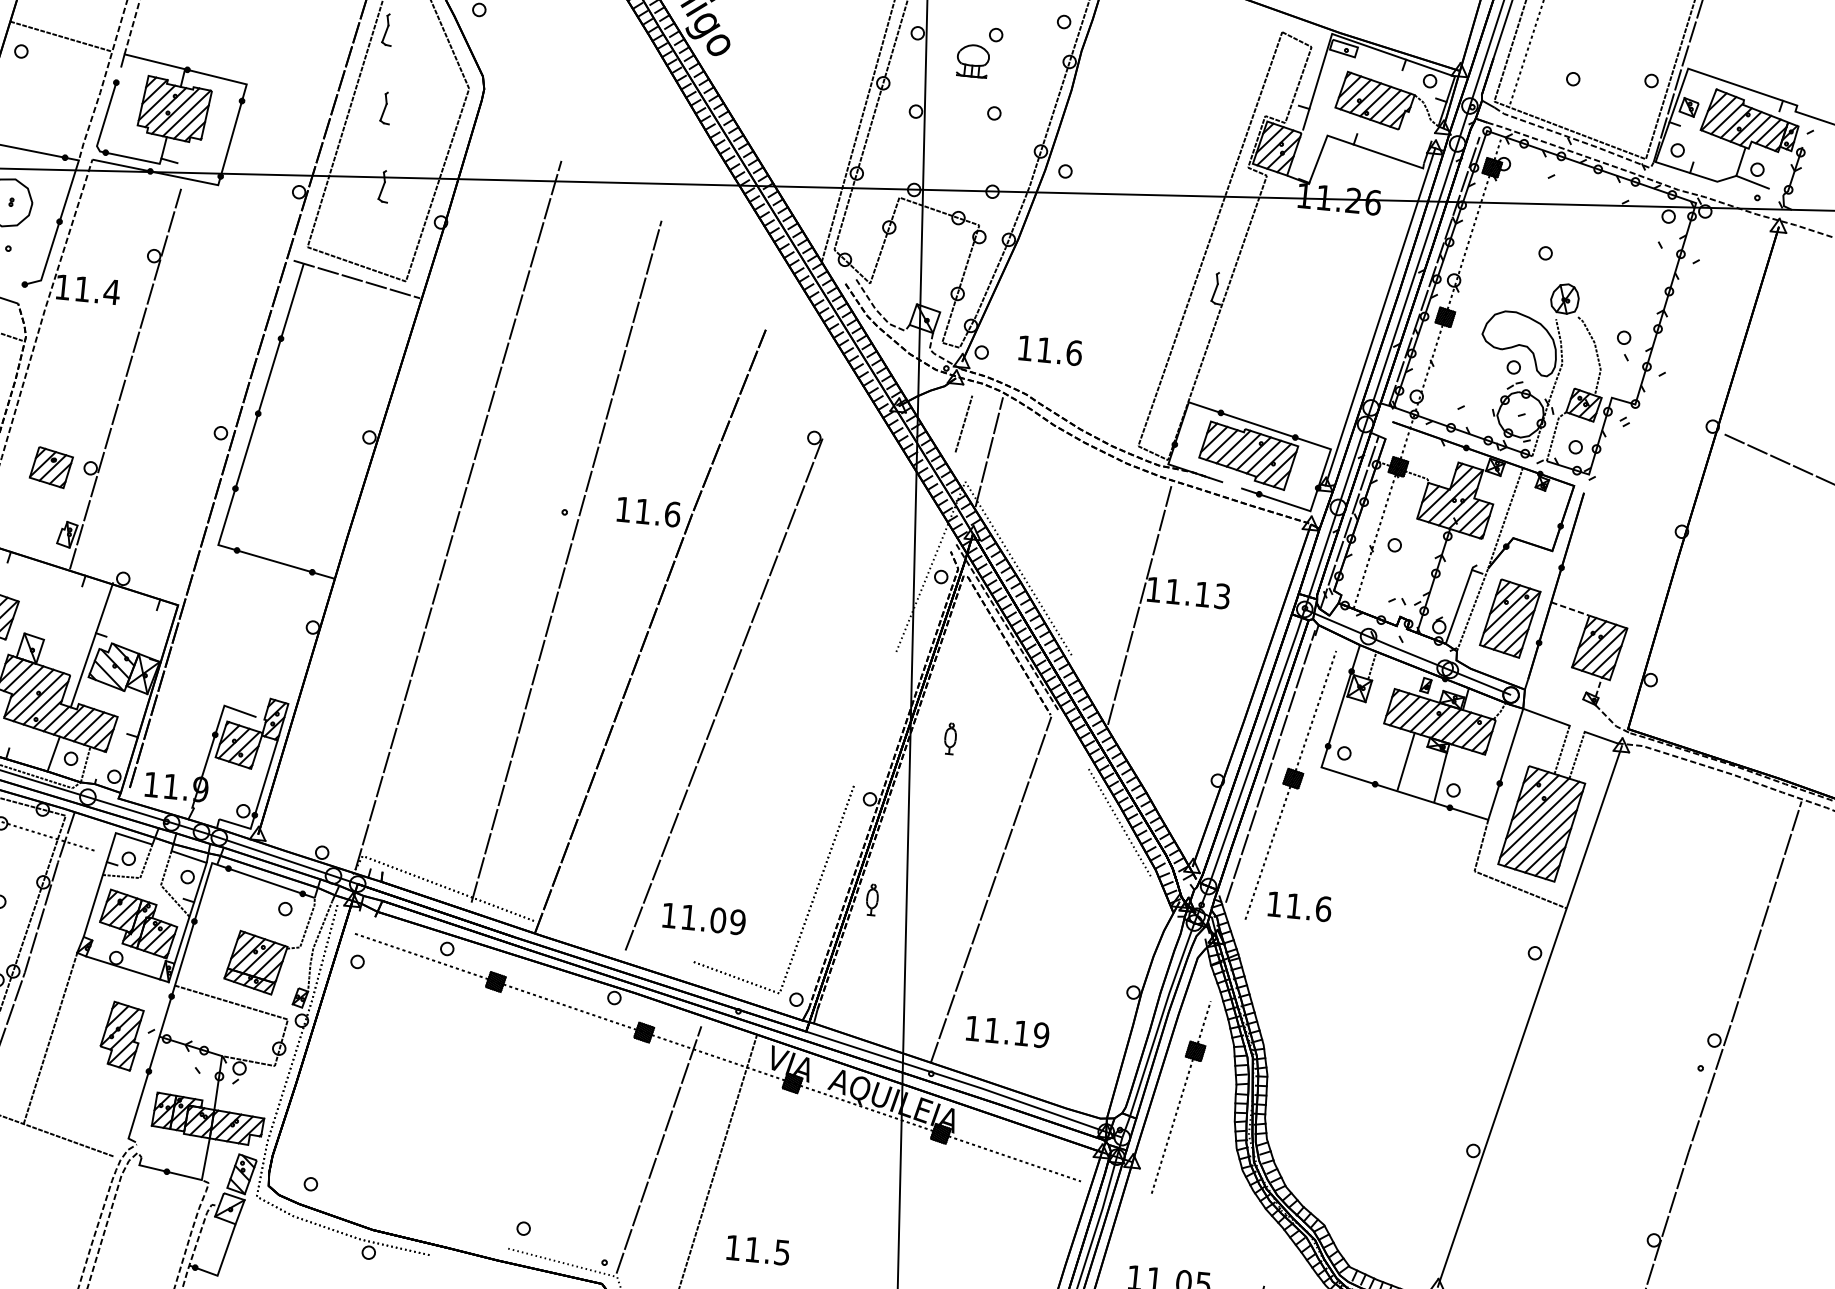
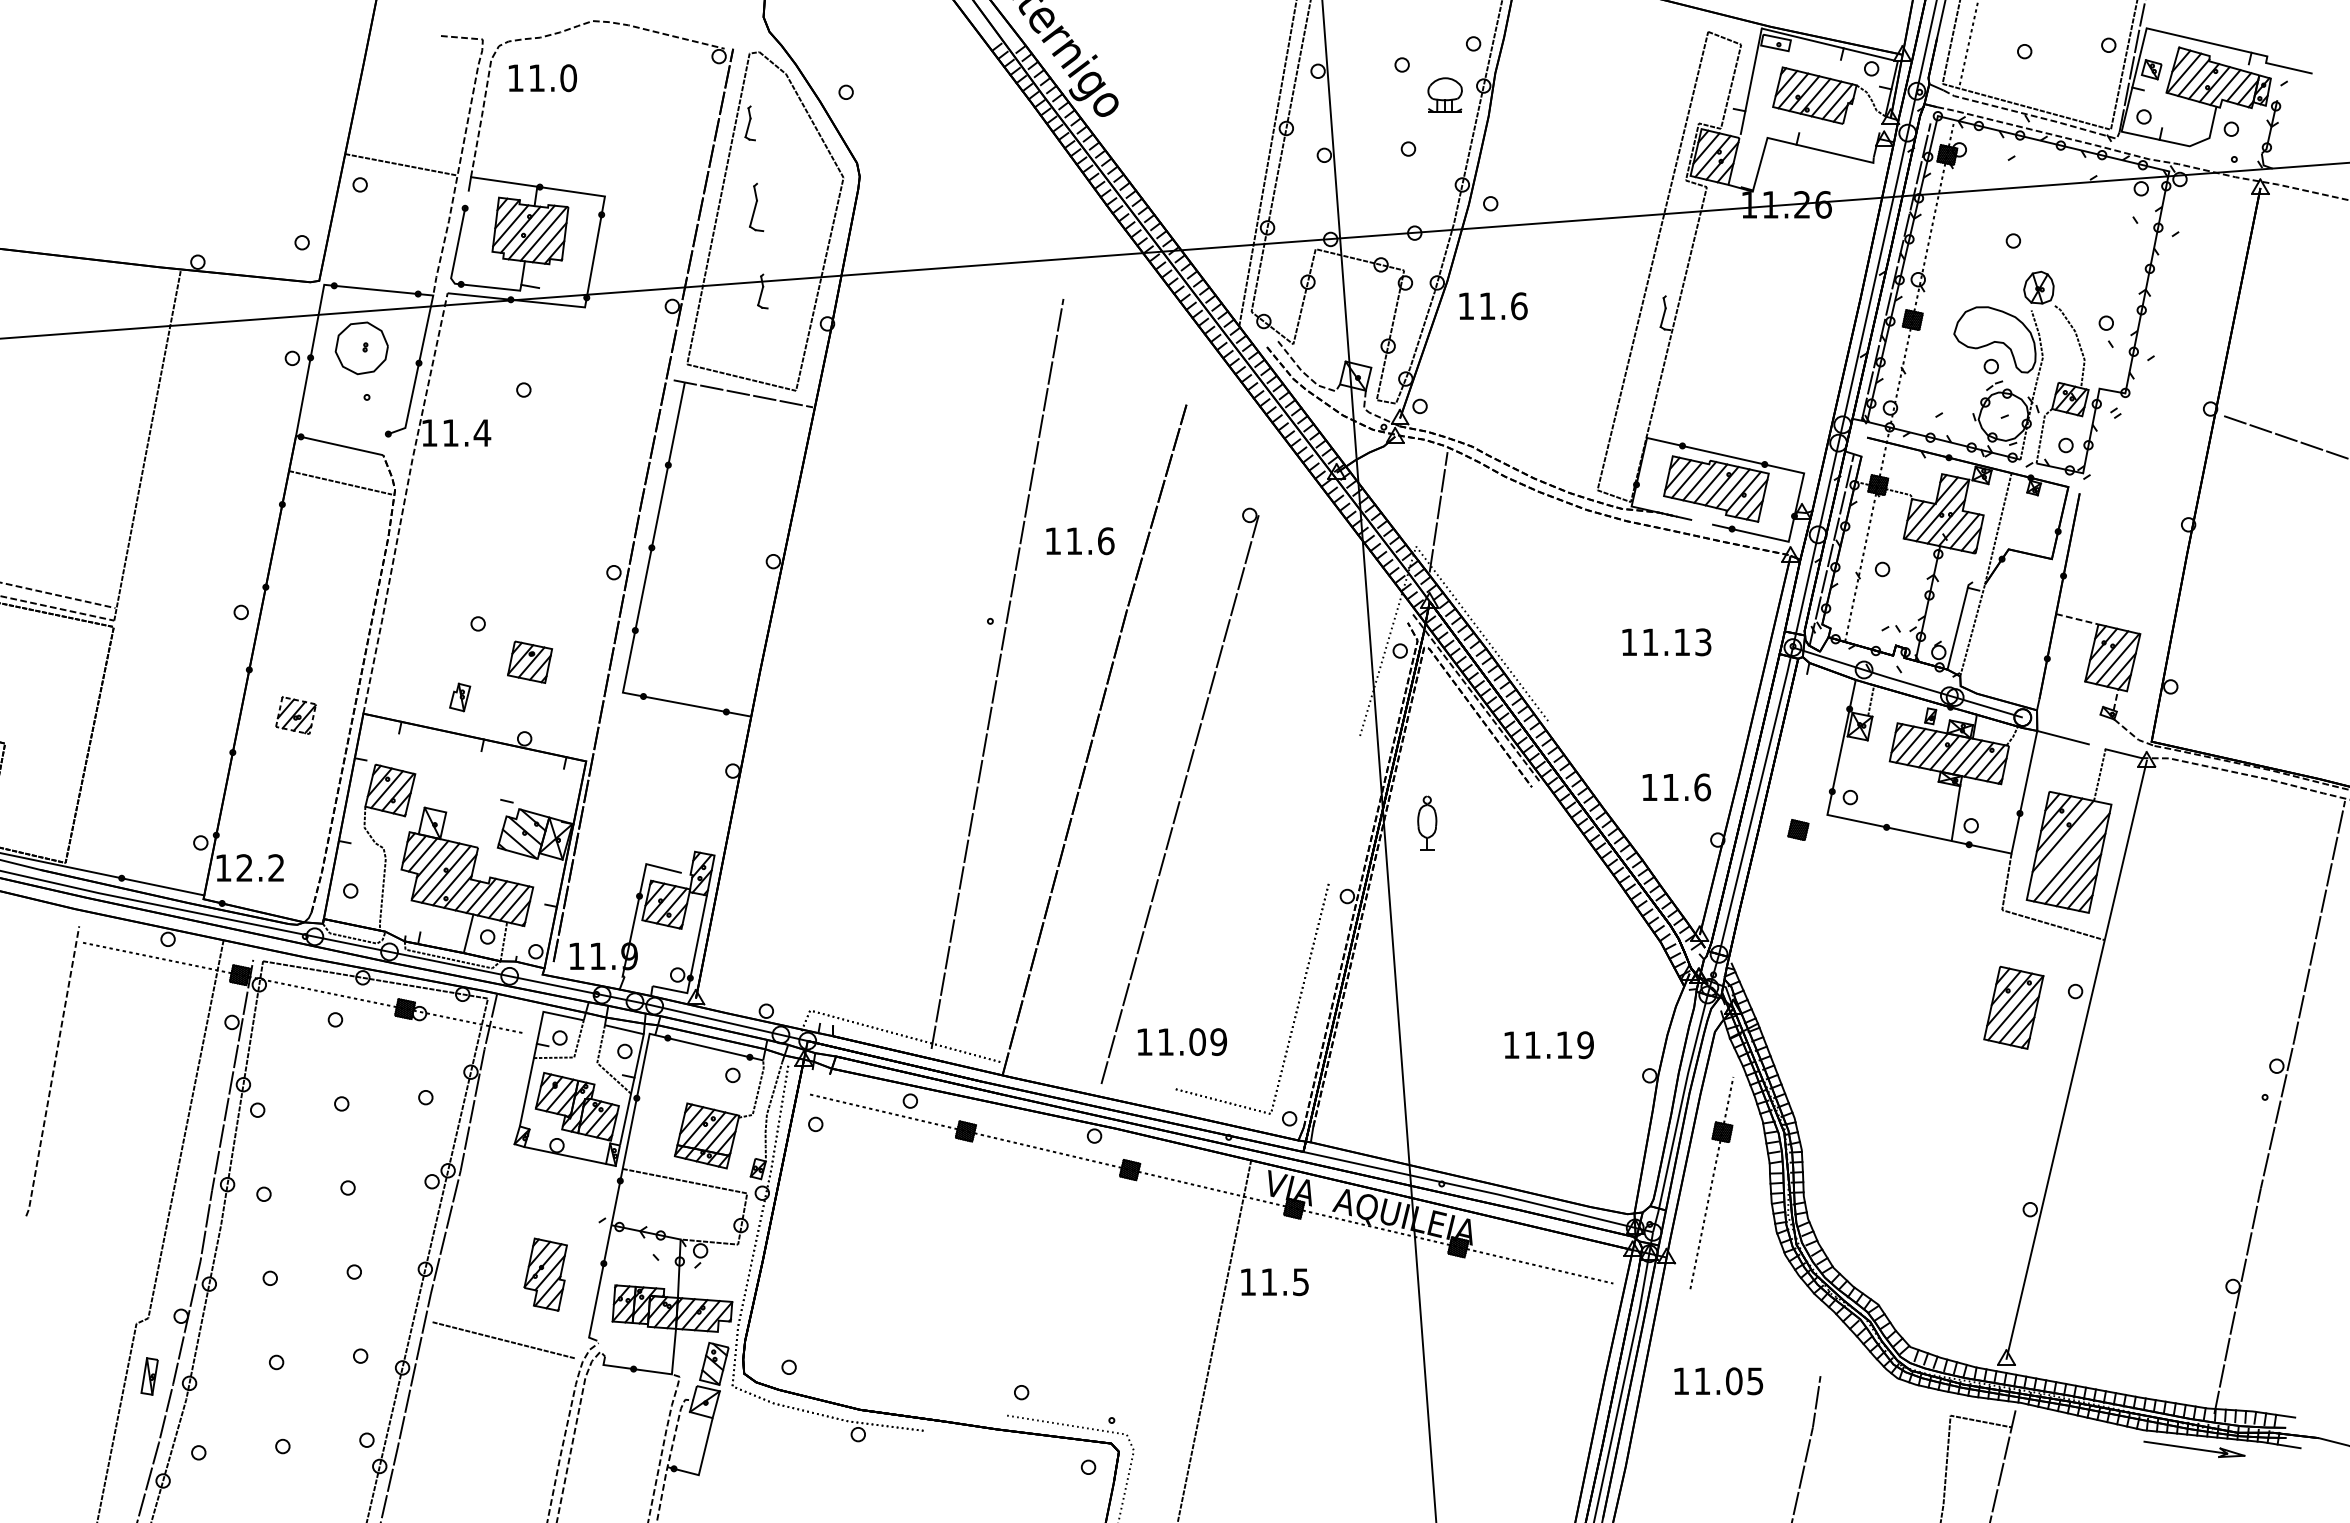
part: (972, 60) -> (1444, 94), moved
part: (385, 108) -> (756, 207), size x1.4
line: (1752, 182) -> (2227, 143), removed
line: (1380, 317) -> (1843, 326), removed
text: (1050, 350) -> (1493, 306), moved
line: (124, 378) -> (505, 524), removed
line: (963, 423) -> (1408, 484), removed
part: (51, 466) -> (530, 661), moved
text: (648, 512) -> (1080, 541), moved
line: (458, 515) -> (876, 635), removed
line: (1139, 605) -> (1615, 660), removed
part: (1509, 618) -> (2013, 1007), moved
line: (91, 644) -> (497, 812), removed
part: (949, 738) -> (1426, 823), size x1.6
line: (1561, 749) -> (2082, 770), removed
line: (1406, 761) -> (1917, 799), removed
line: (1270, 765) -> (1772, 818), removed
line: (1289, 785) -> (1795, 837), removed
line: (1539, 819) -> (2066, 847), removed
line: (1120, 823) -> (1618, 896), removed
line: (991, 889) -> (1486, 980), removed
part: (871, 899) -> (1359, 1003), removed
text: (1299, 906) -> (1676, 787), moved
text: (1007, 1032) -> (1548, 1045), moved
part: (121, 1035) -> (545, 1274), moved
line: (51, 1037) -> (495, 1237), removed
line: (658, 1149) -> (1157, 1293), removed
text: (757, 1250) -> (1274, 1282), moved

